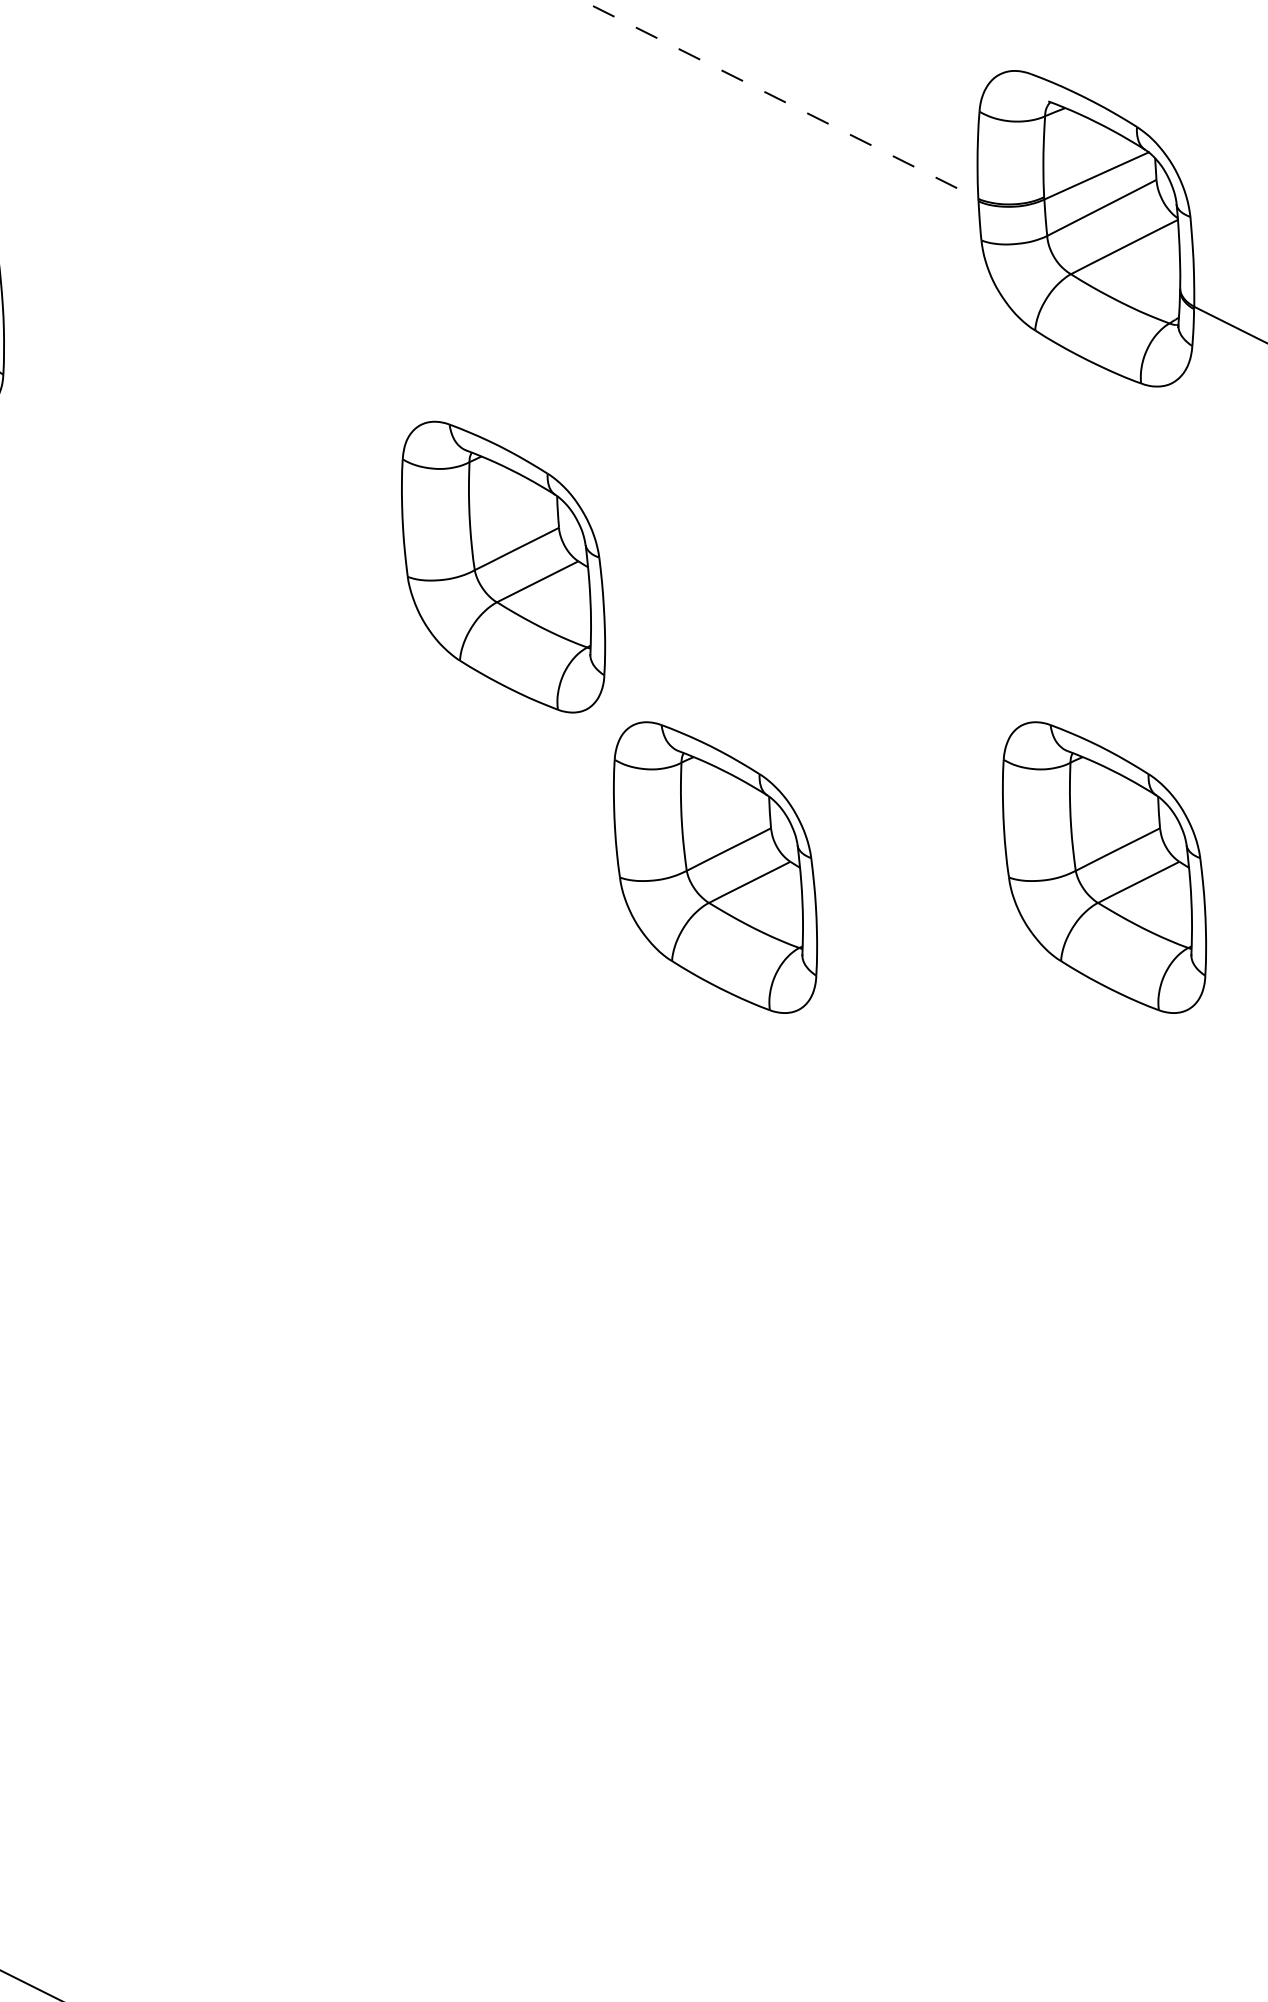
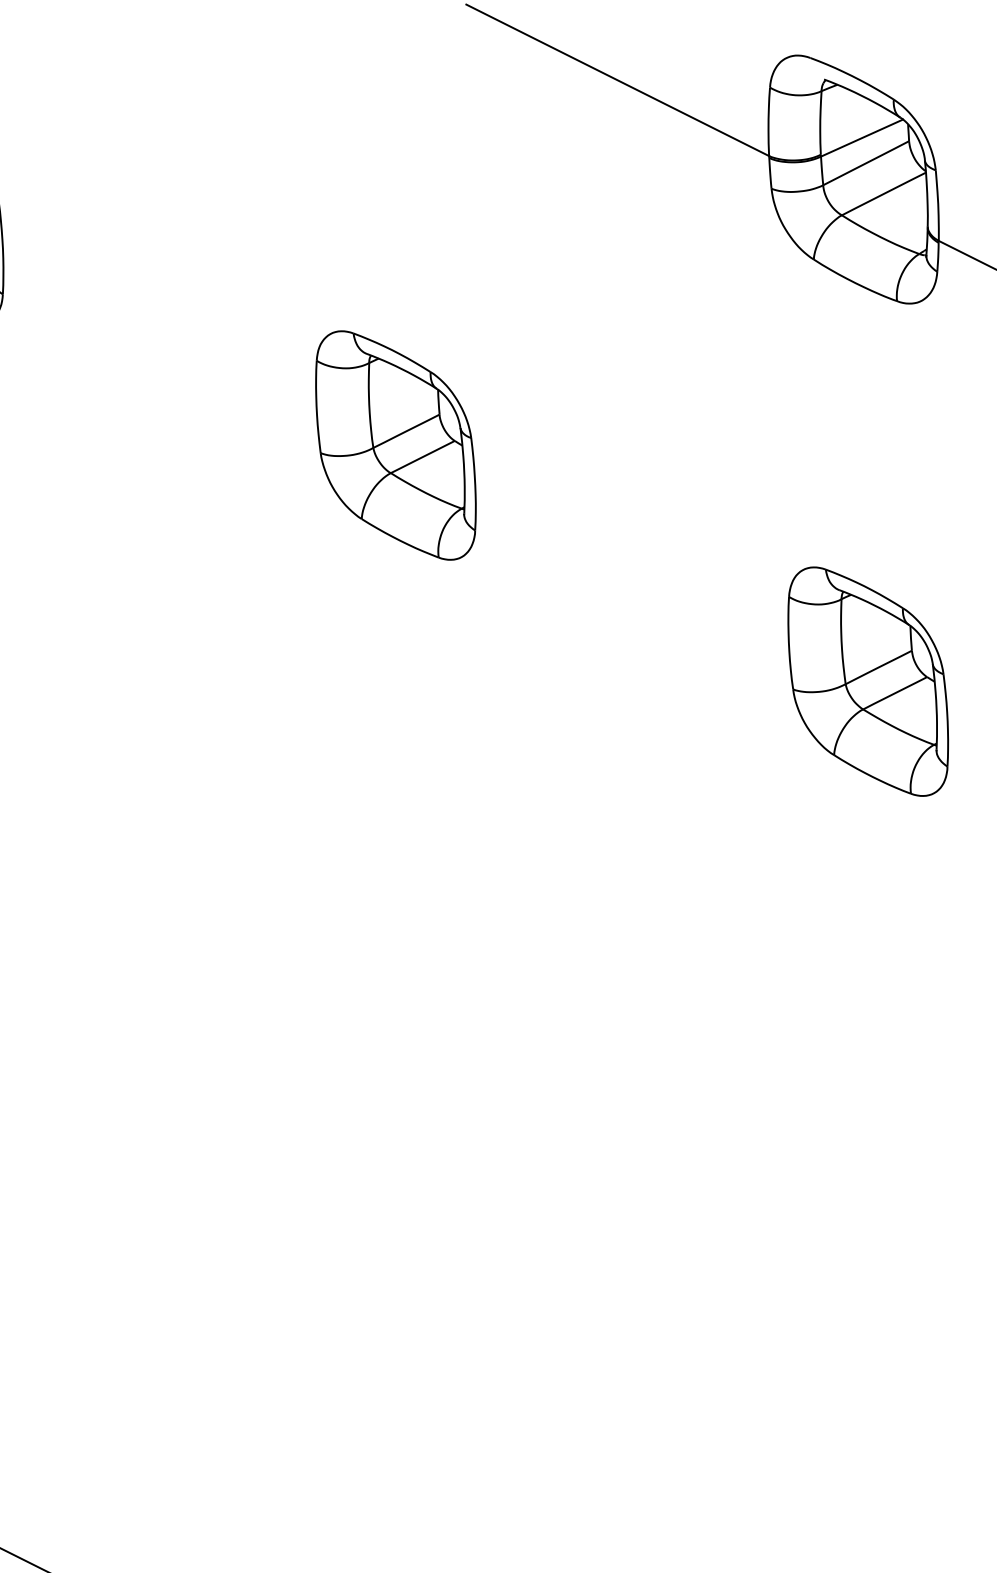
line: (786, 102) -> (618, 80), dashed -> solid
part: (715, 867) -> (562, 681), removed

